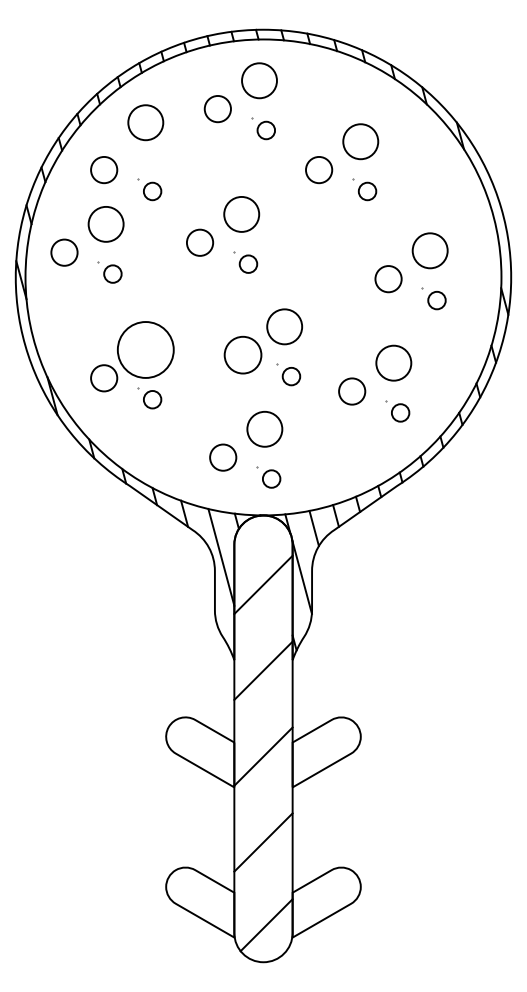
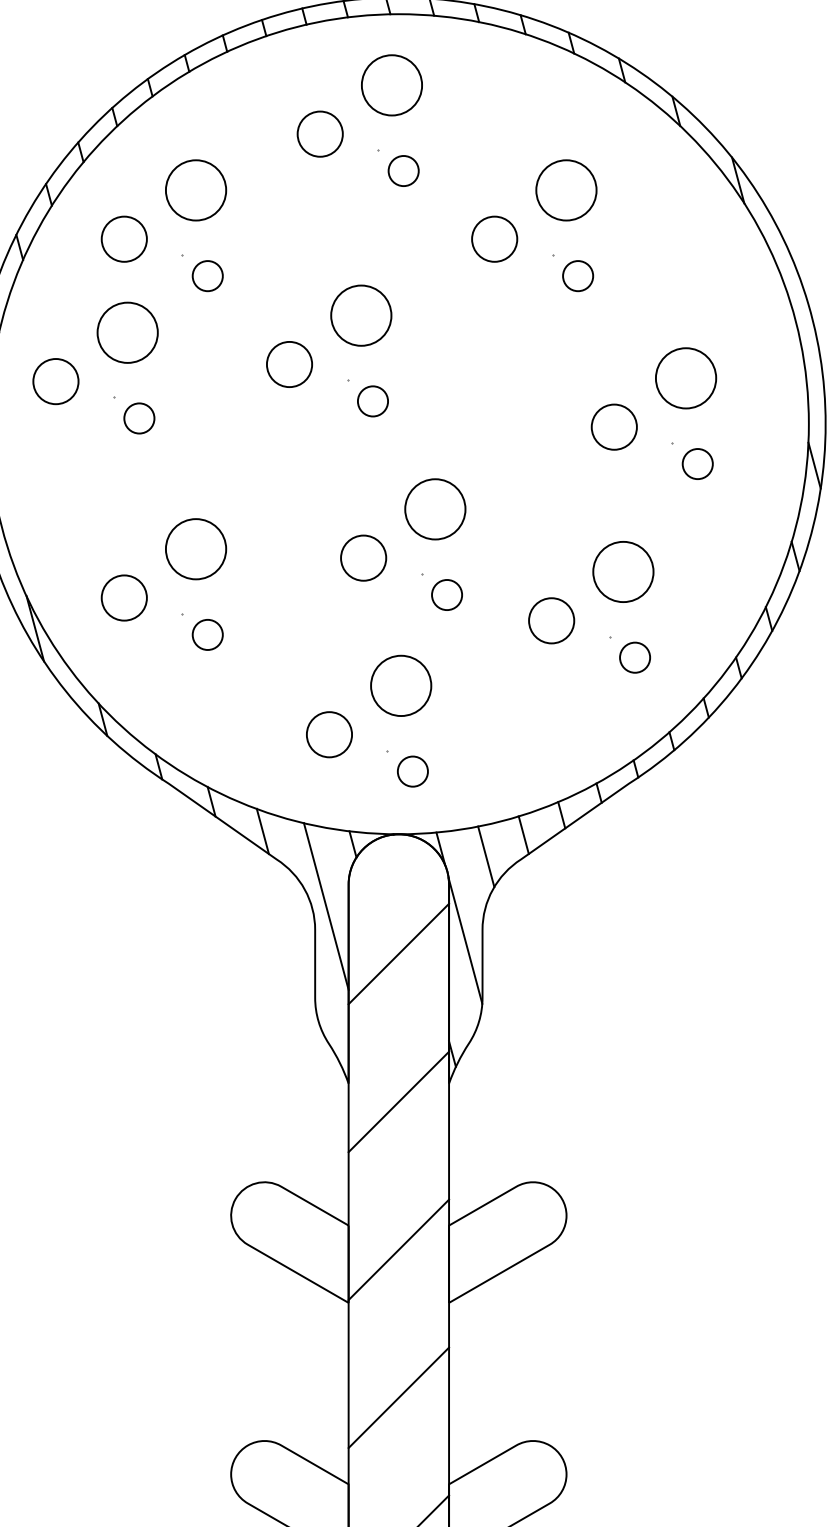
circle: (145, 122) -> (195, 189), moved
circle: (145, 349) -> (195, 548), size x0.62
circle: (242, 355) -> (362, 558), size x0.71

